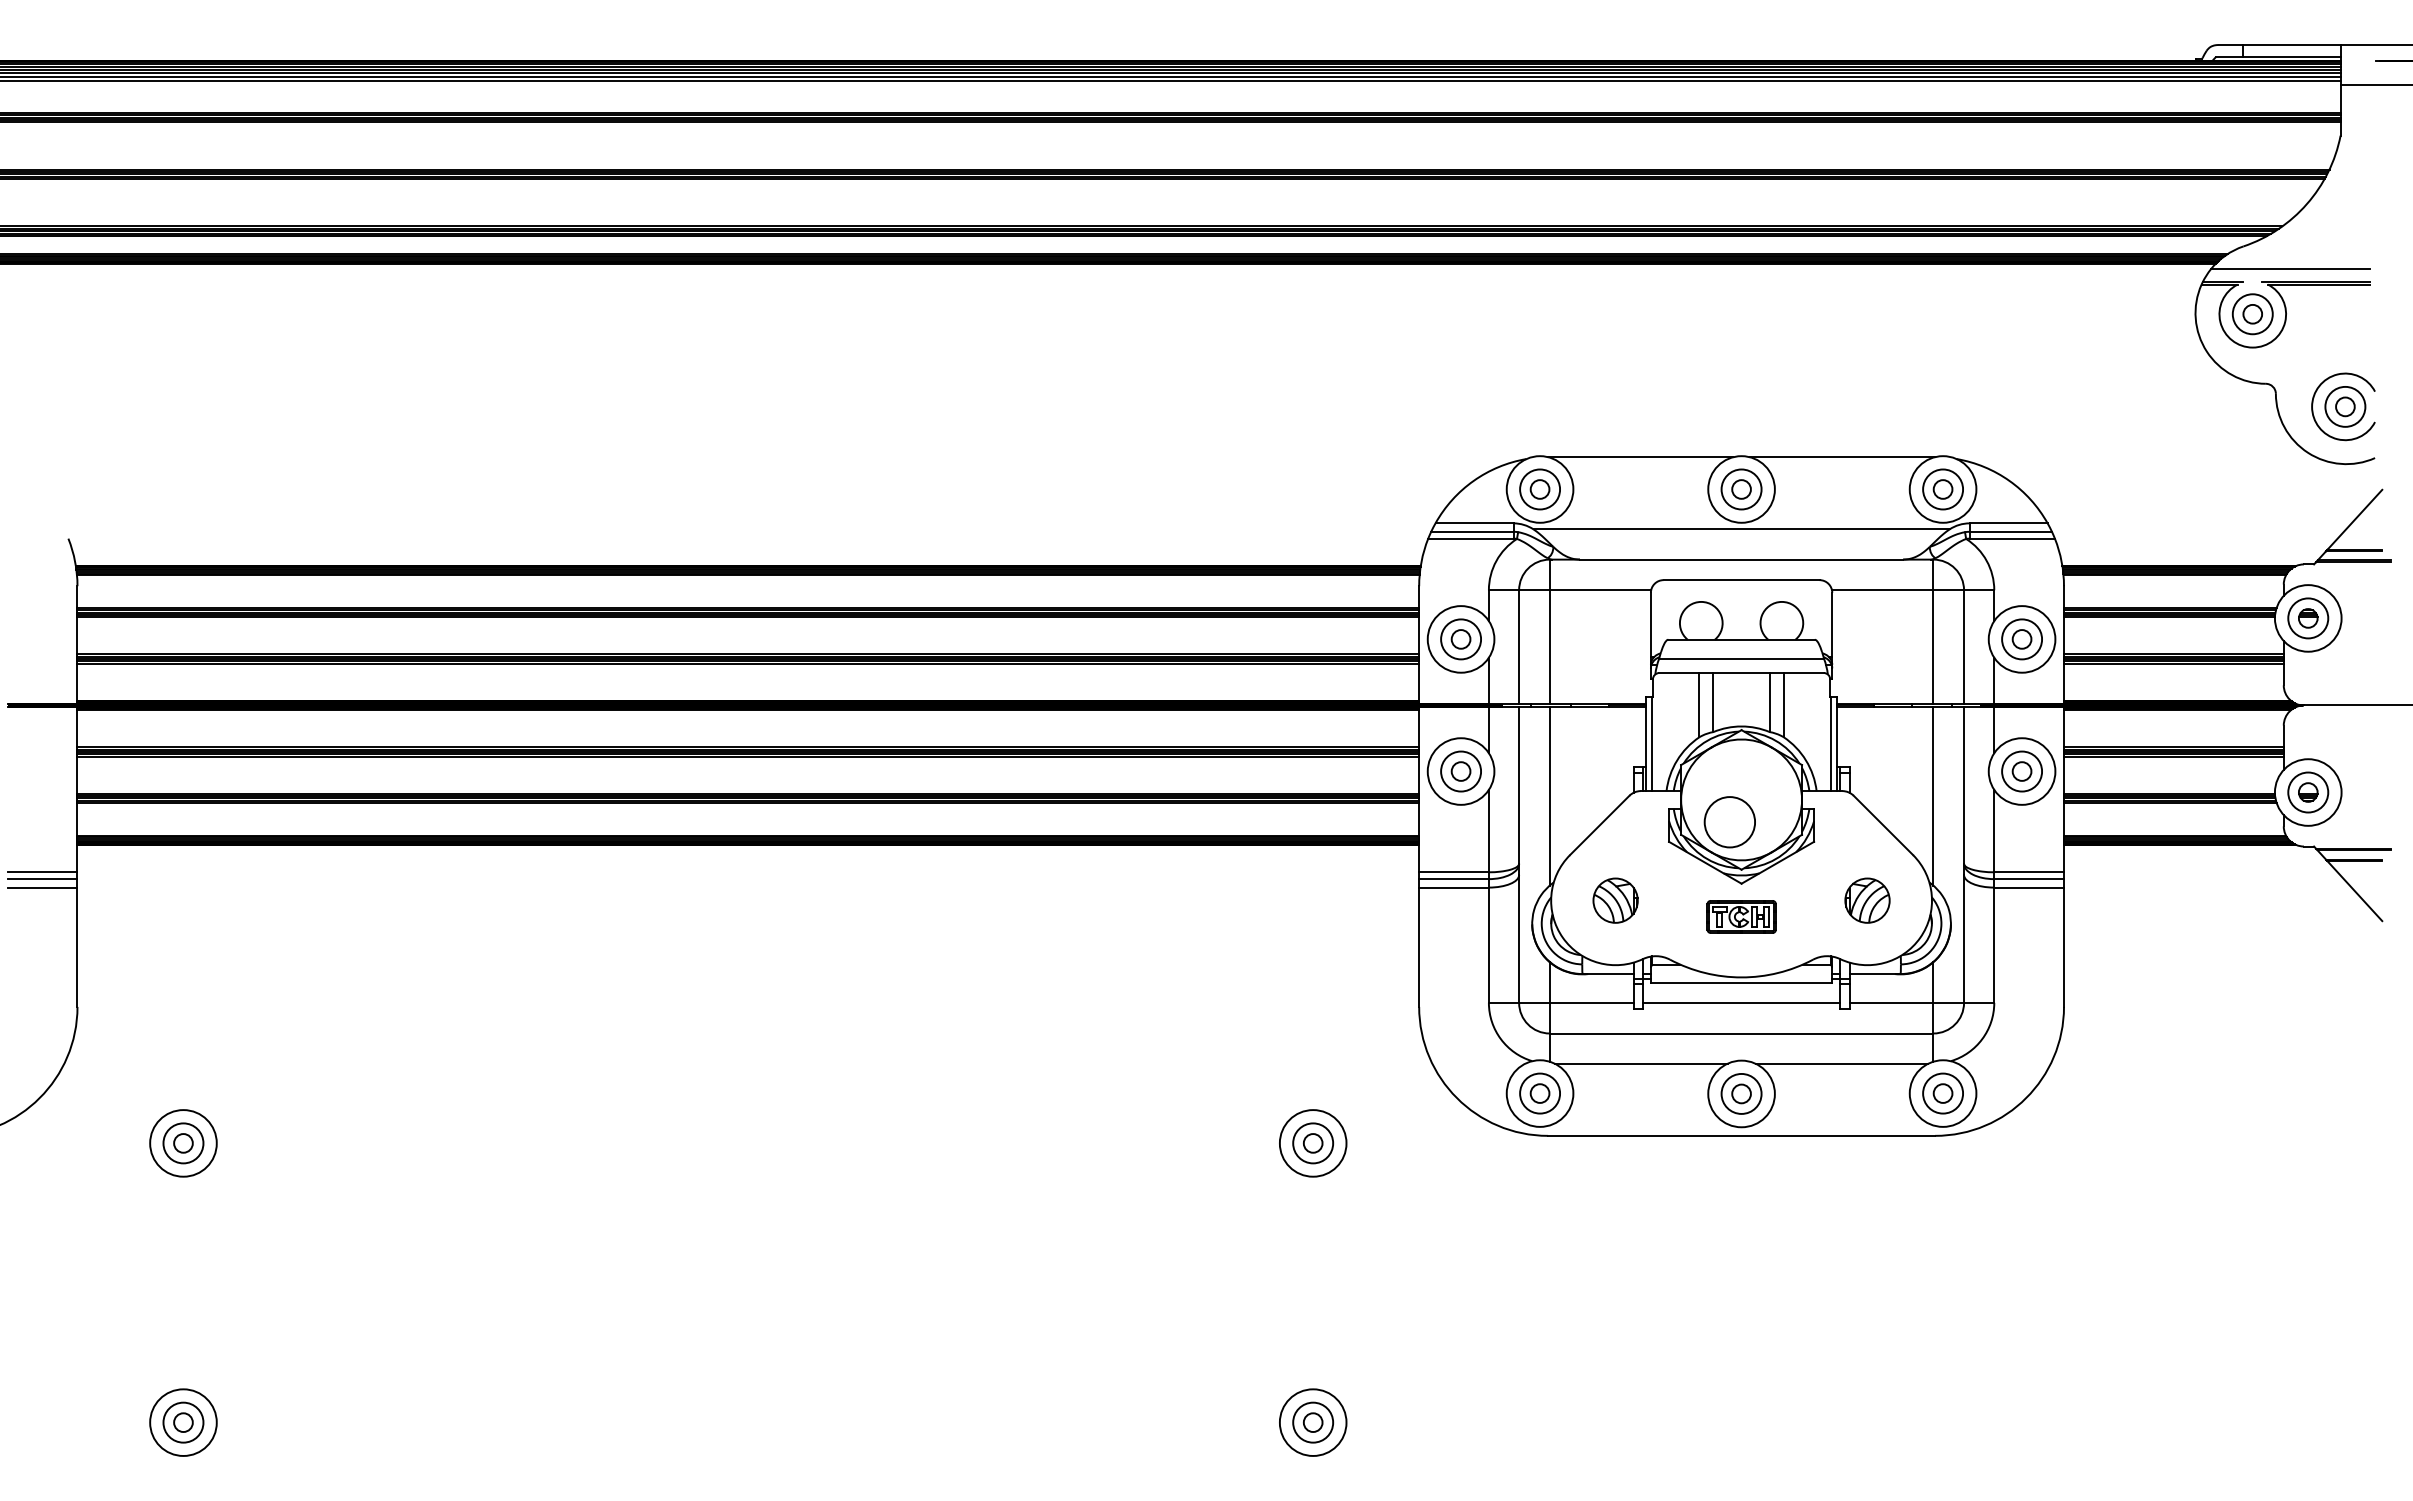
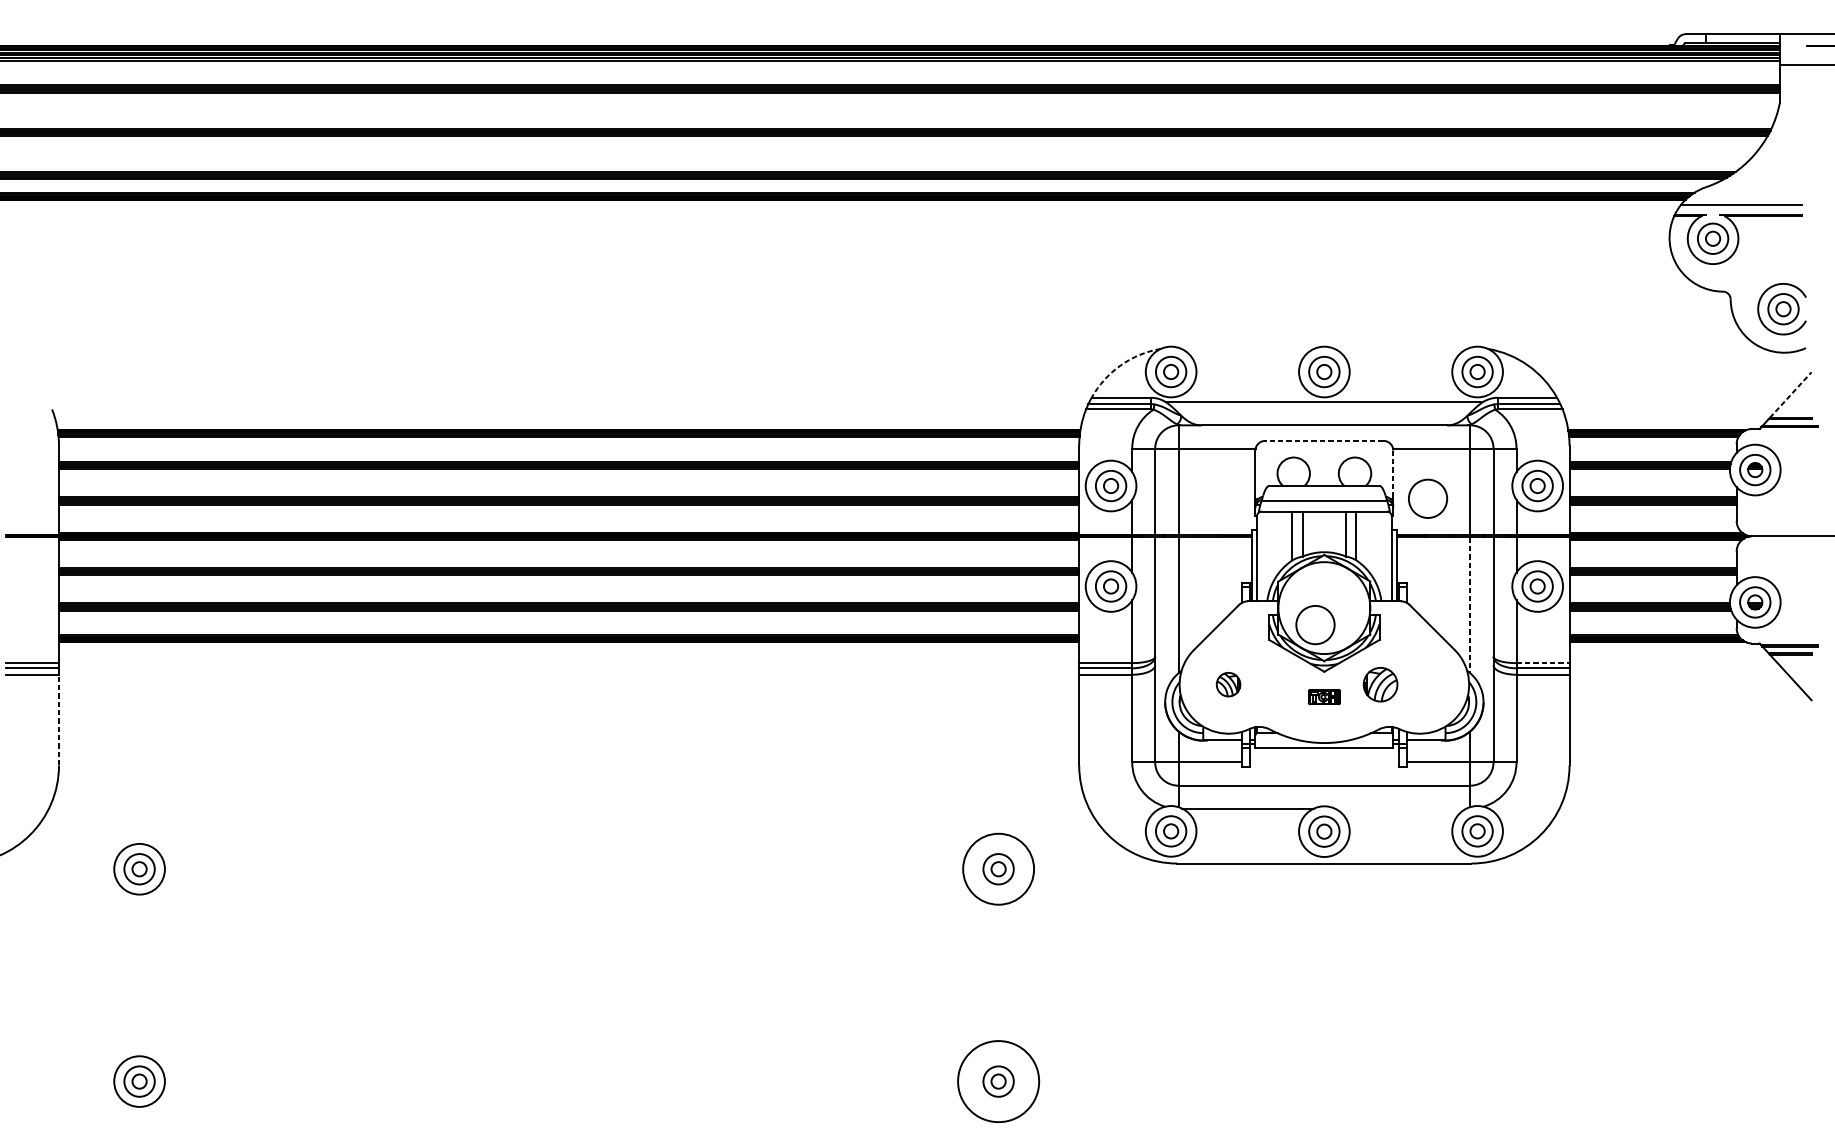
line: (1640, 457) -> (1247, 347), removed
line: (1841, 457) -> (1400, 347), removed
arc: (1473, 480) -> (1120, 365), solid -> dashed
line: (2354, 519) -> (1790, 394), solid -> dashed
line: (1741, 580) -> (1324, 441), solid -> dashed
line: (1832, 625) -> (1393, 475), solid -> dashed
circle: (1877, 656) -> (1427, 499), added
line: (1933, 796) -> (1470, 605), solid -> dashed
line: (2029, 872) -> (1543, 663), solid -> dashed
part: (1615, 900) -> (1228, 684), size x0.7
part: (1867, 900) -> (1380, 684), moved
part: (1741, 916) -> (1324, 696), size x0.6
line: (77, 947) -> (59, 720), solid -> dashed
line: (1741, 1002) -> (1324, 762), removed
line: (1841, 1063) -> (1400, 808), removed
circle: (1312, 1143) -> (998, 869), size x1.4
circle: (1312, 1422) -> (998, 1081), size x1.6

